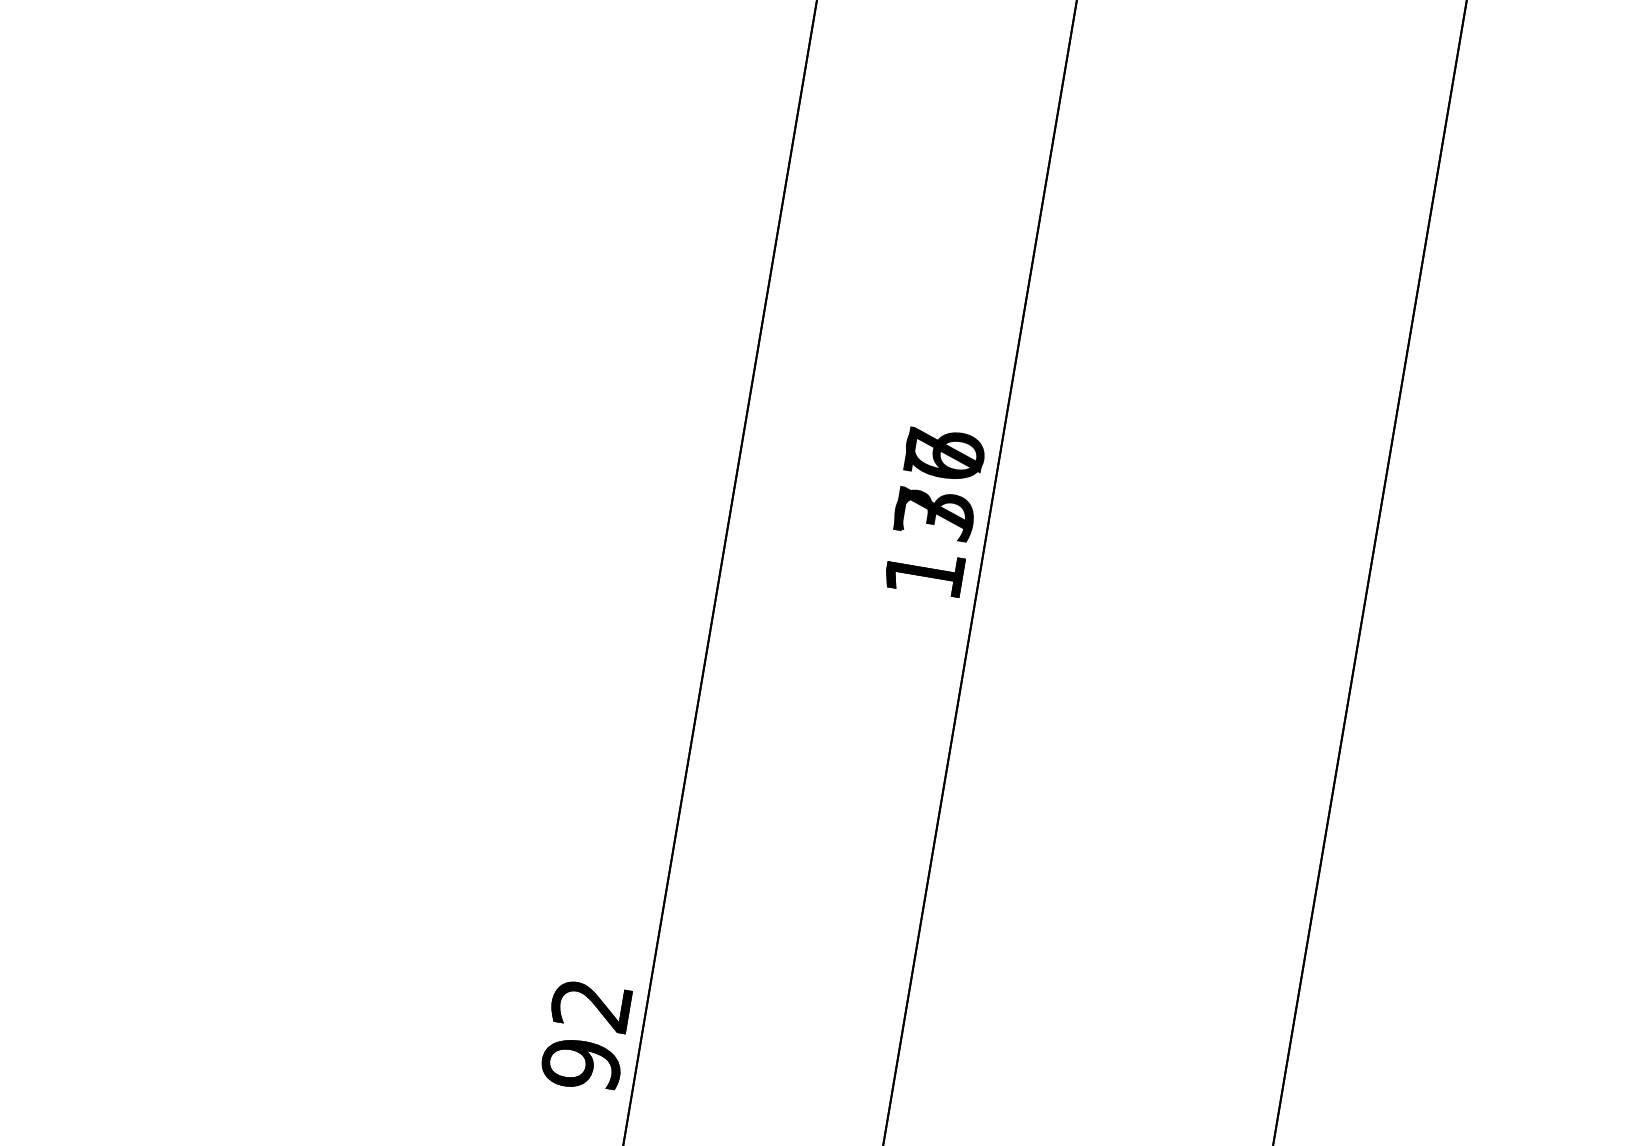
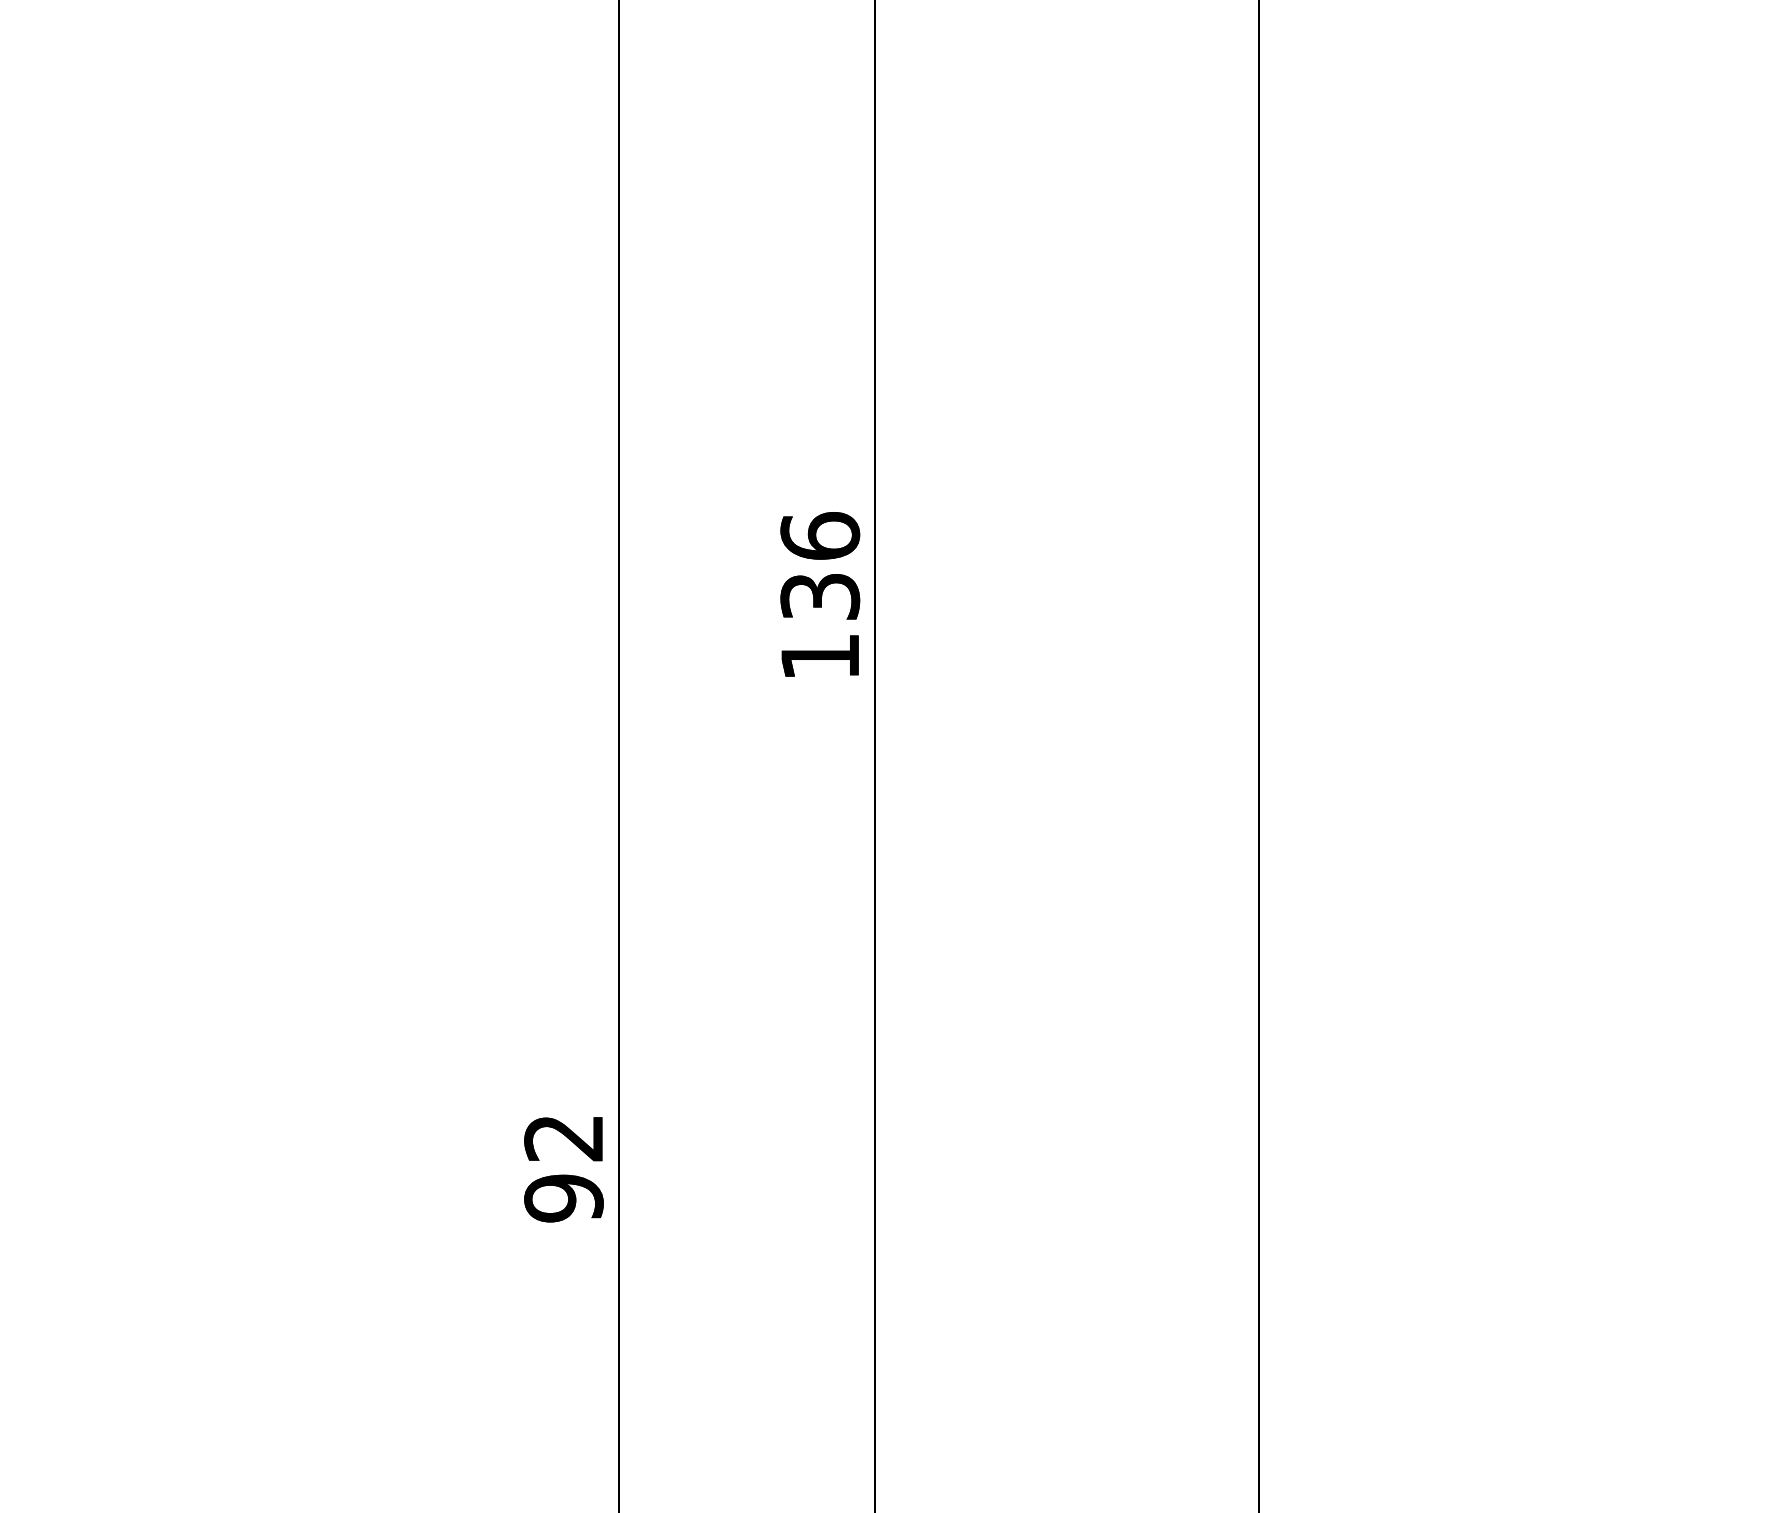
text: (940, 483) -> (820, 565), 177 -> 136

